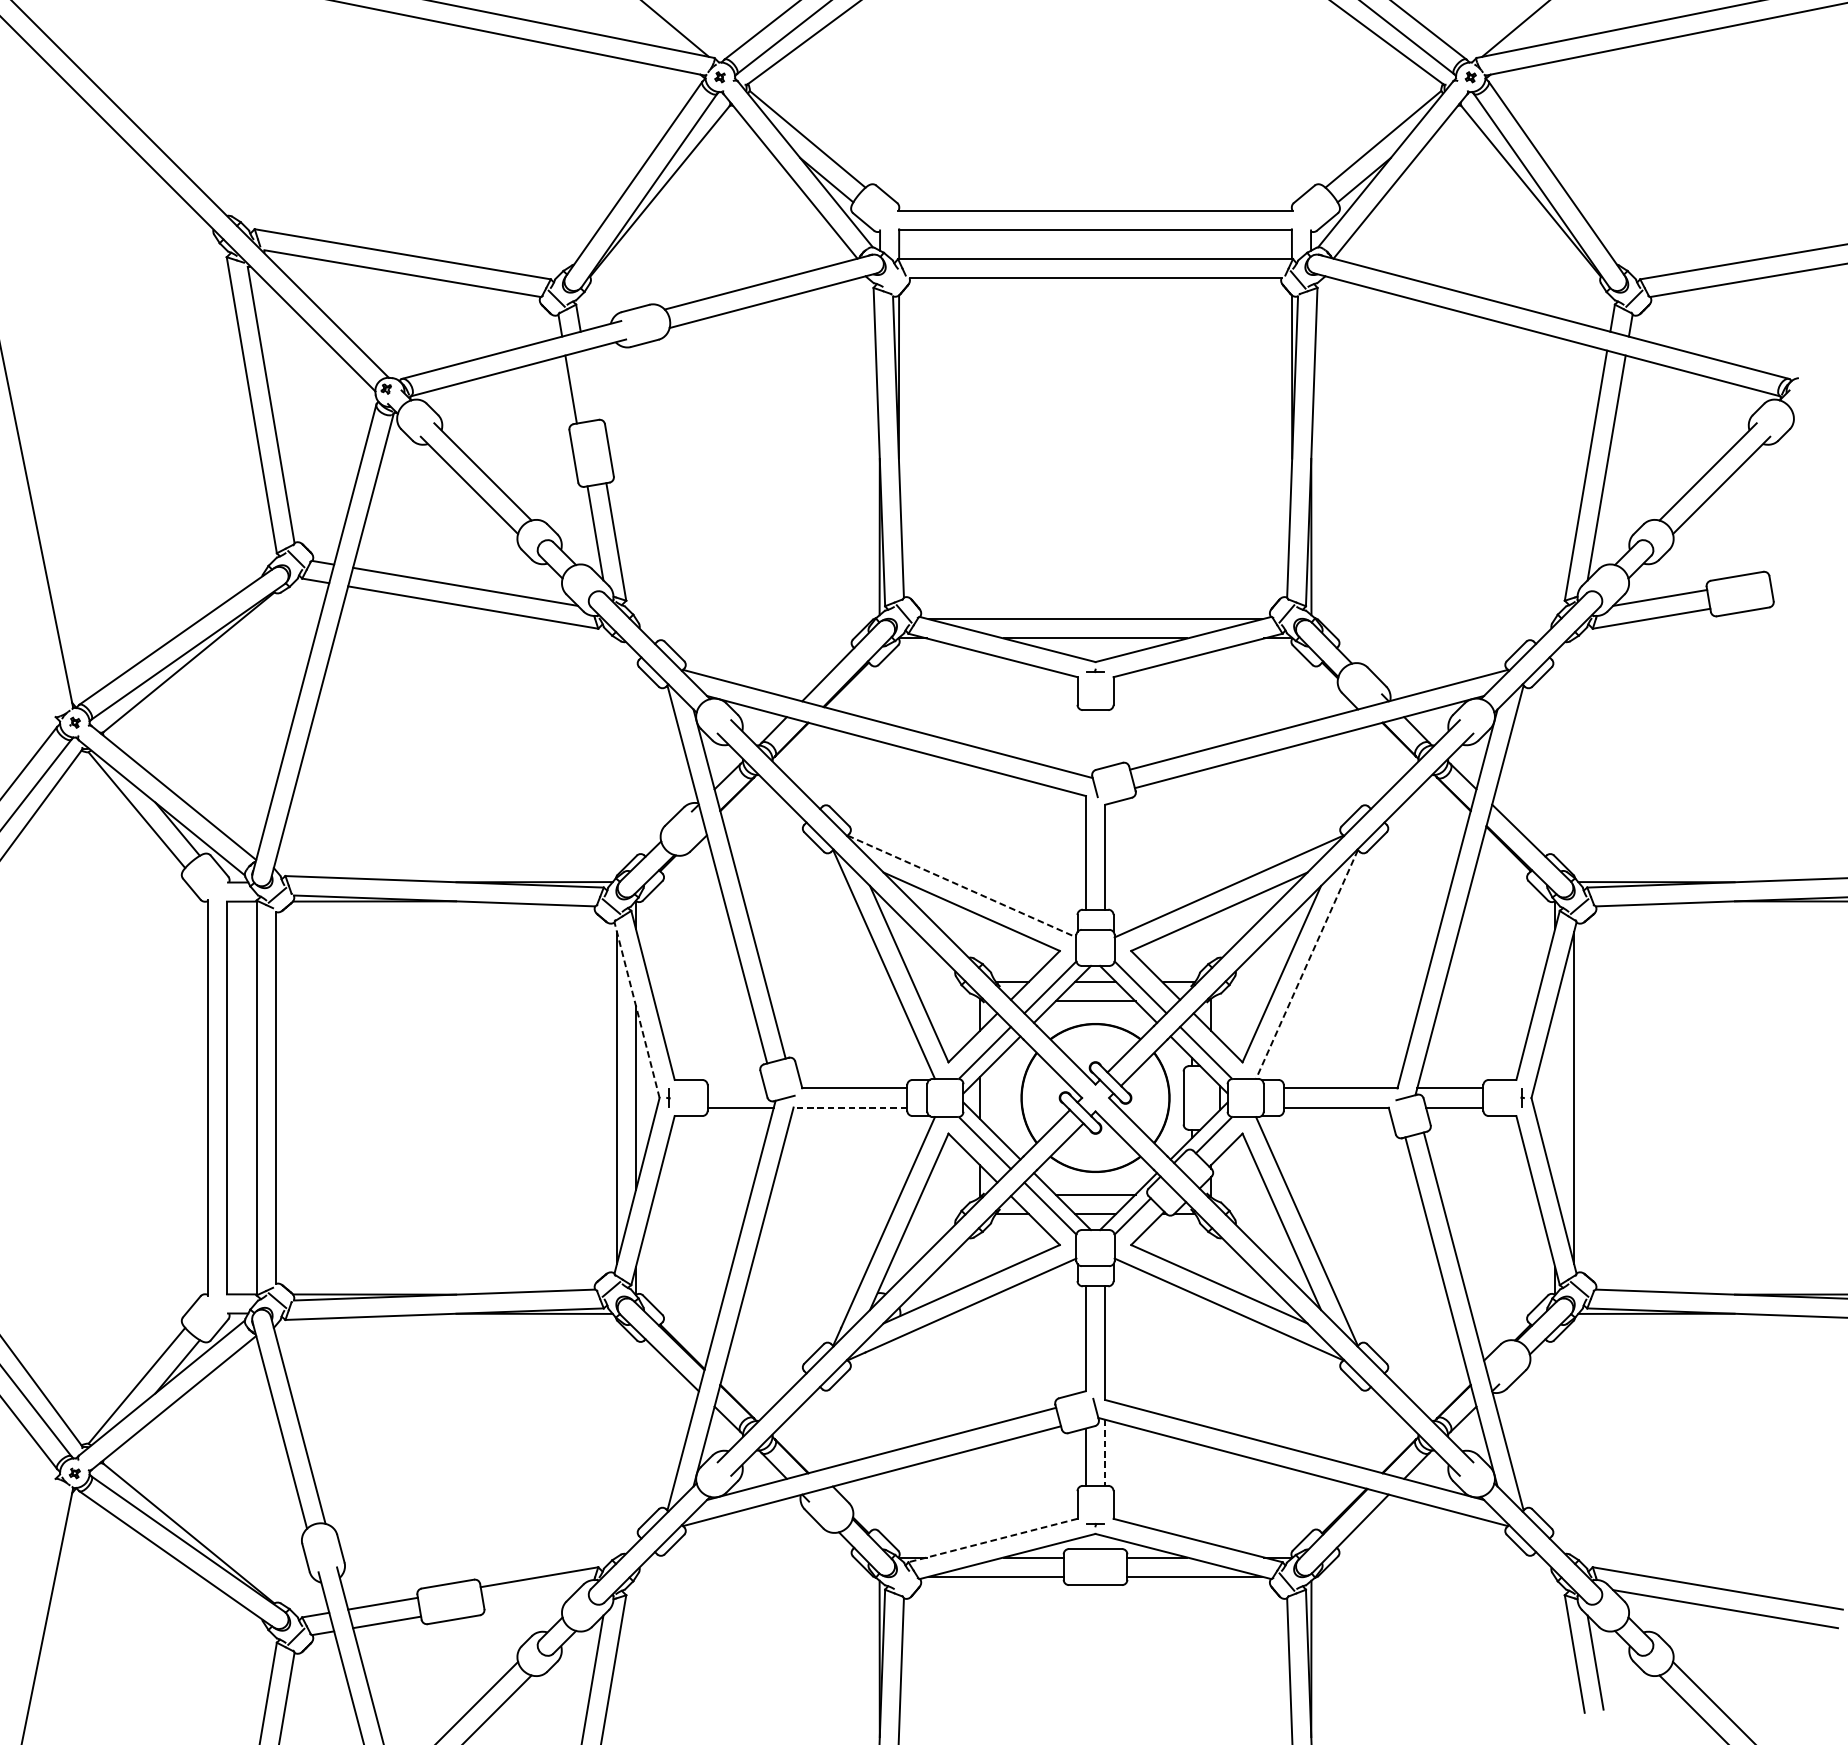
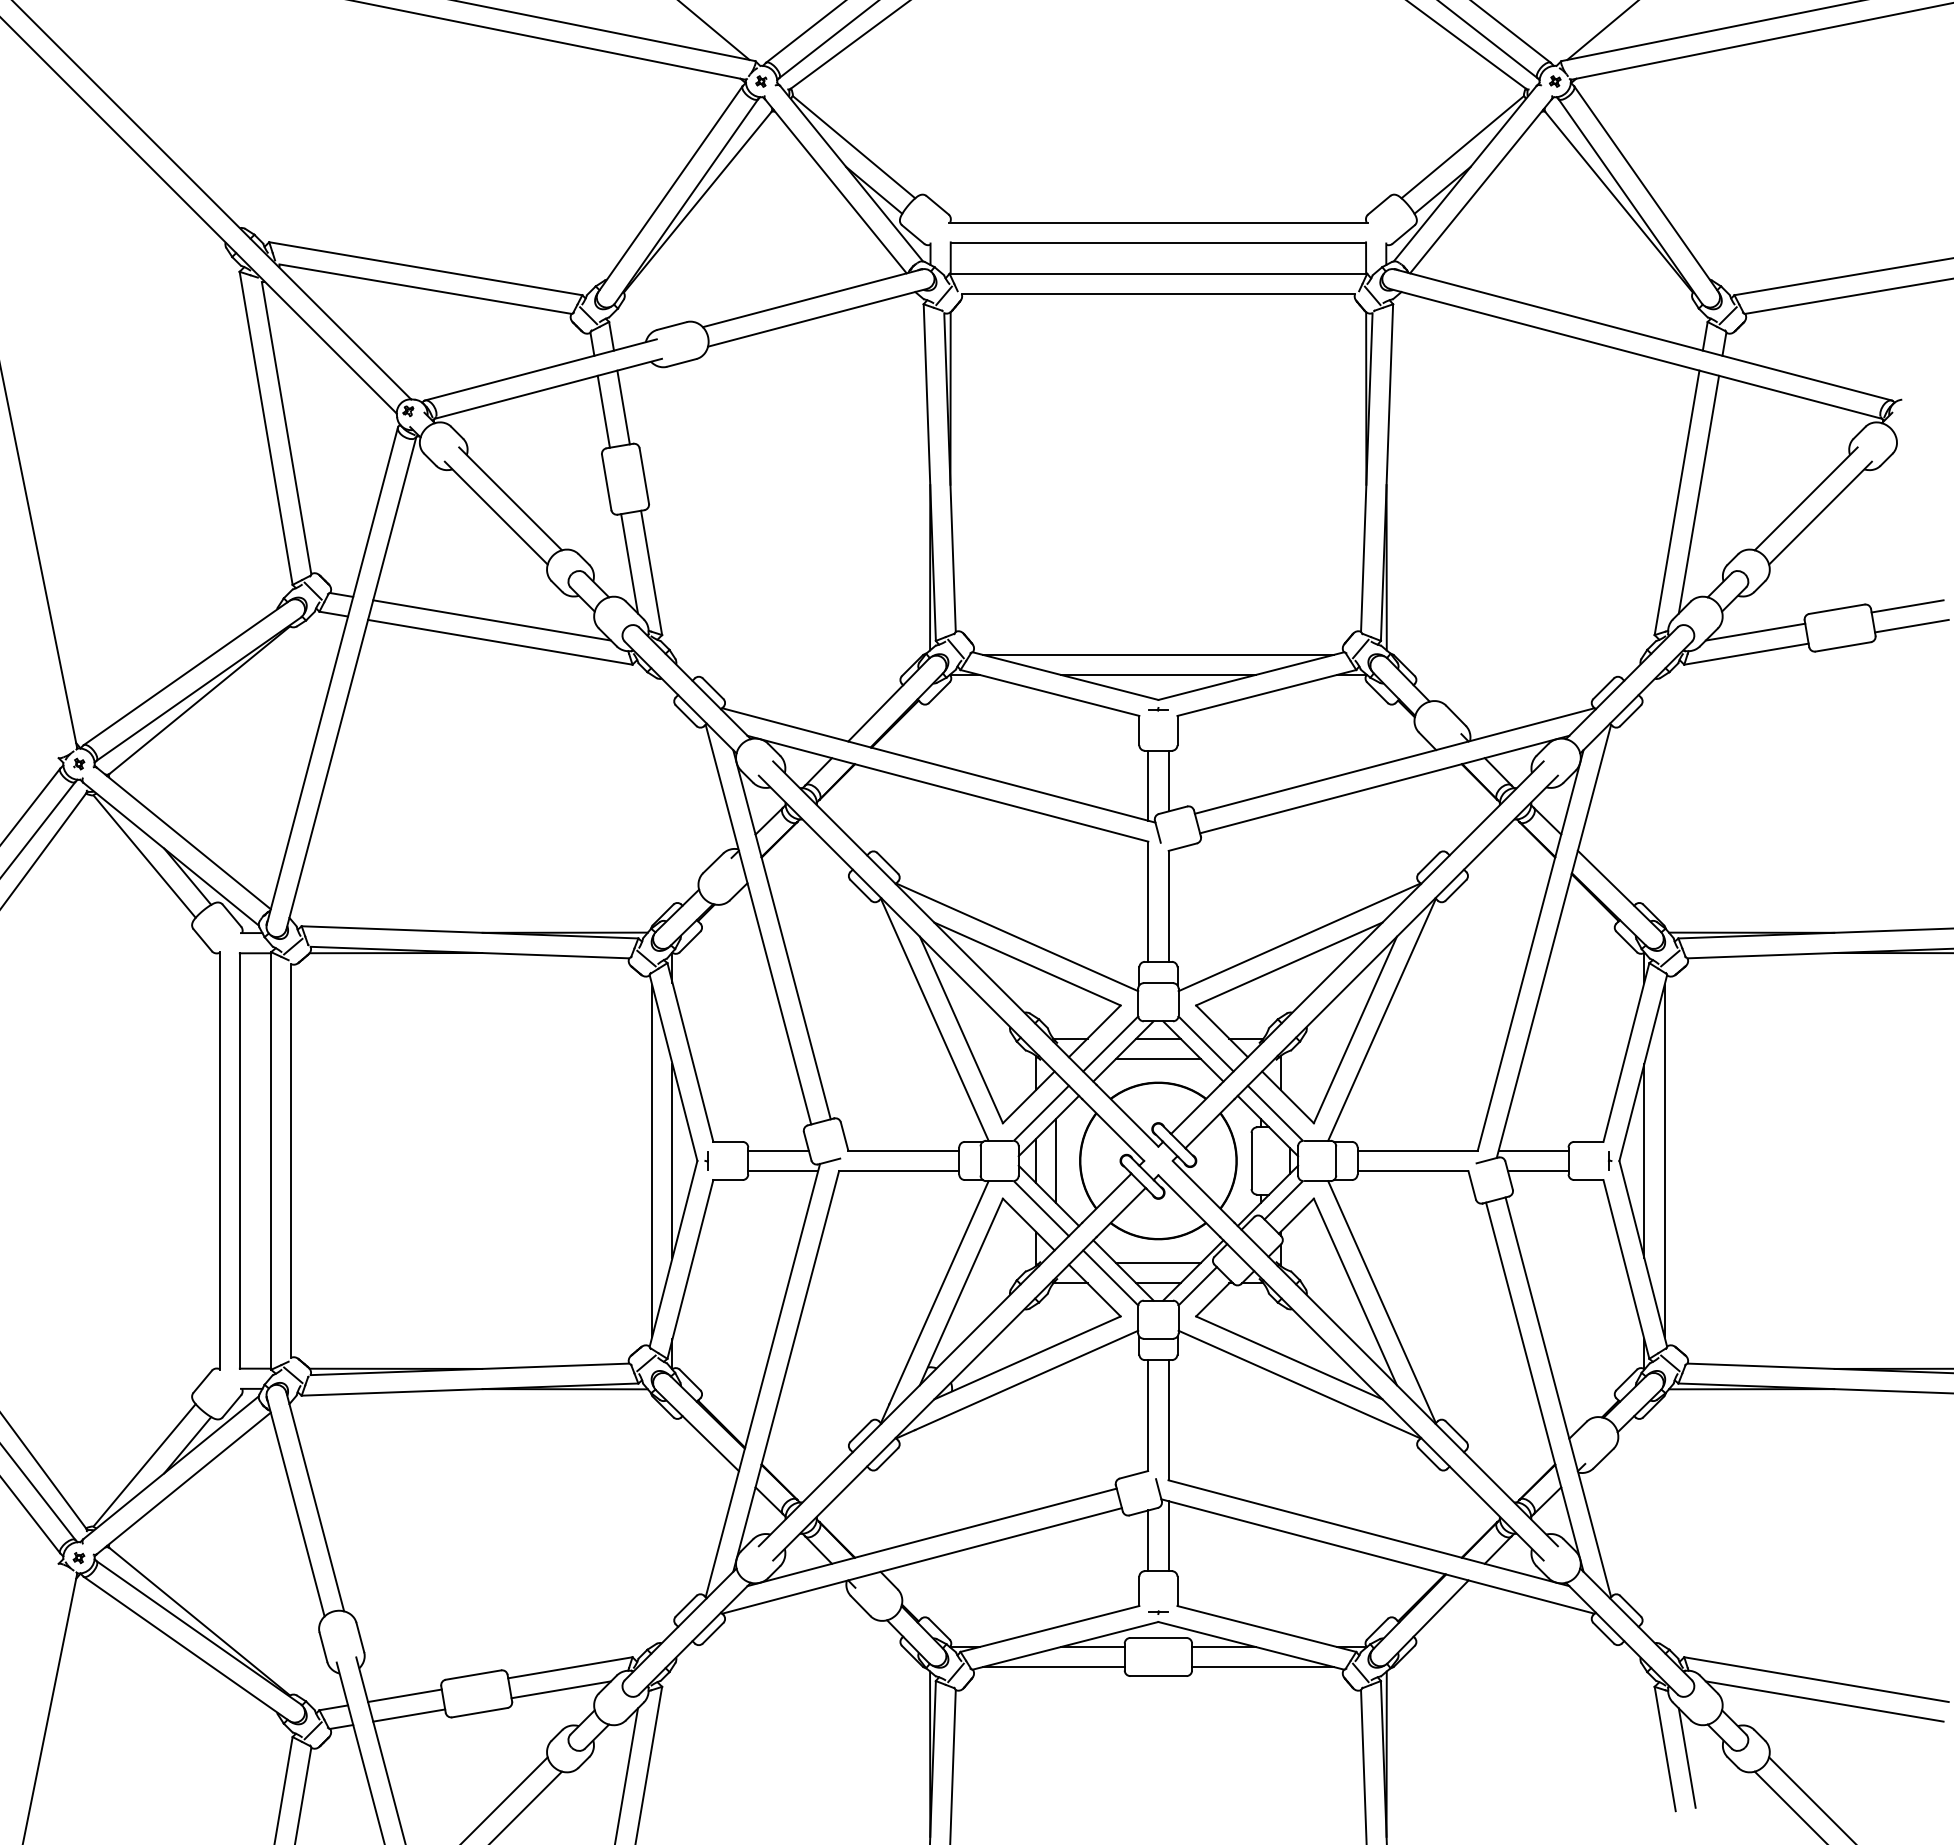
line: (892, 279) -> (943, 295), added
line: (589, 385) -> (623, 407), added
line: (1803, 573) -> (1907, 606), added
line: (1807, 591) -> (1911, 625), added
line: (1105, 738) -> (1168, 780), added
line: (1086, 742) -> (1148, 785), added
line: (962, 886) -> (1017, 937), dashed -> solid
line: (1306, 965) -> (1381, 1020), dashed -> solid
line: (637, 1010) -> (673, 1068), dashed -> solid
line: (736, 1088) -> (778, 1150), added
line: (999, 1097) -> (1056, 1160), added
line: (1555, 1097) -> (1644, 1160), added
line: (849, 1107) -> (898, 1171), dashed -> solid
line: (1105, 1453) -> (1168, 1536), dashed -> solid
line: (992, 1541) -> (1049, 1629), dashed -> solid
line: (903, 1581) -> (955, 1672), added
line: (531, 1597) -> (561, 1689), added

